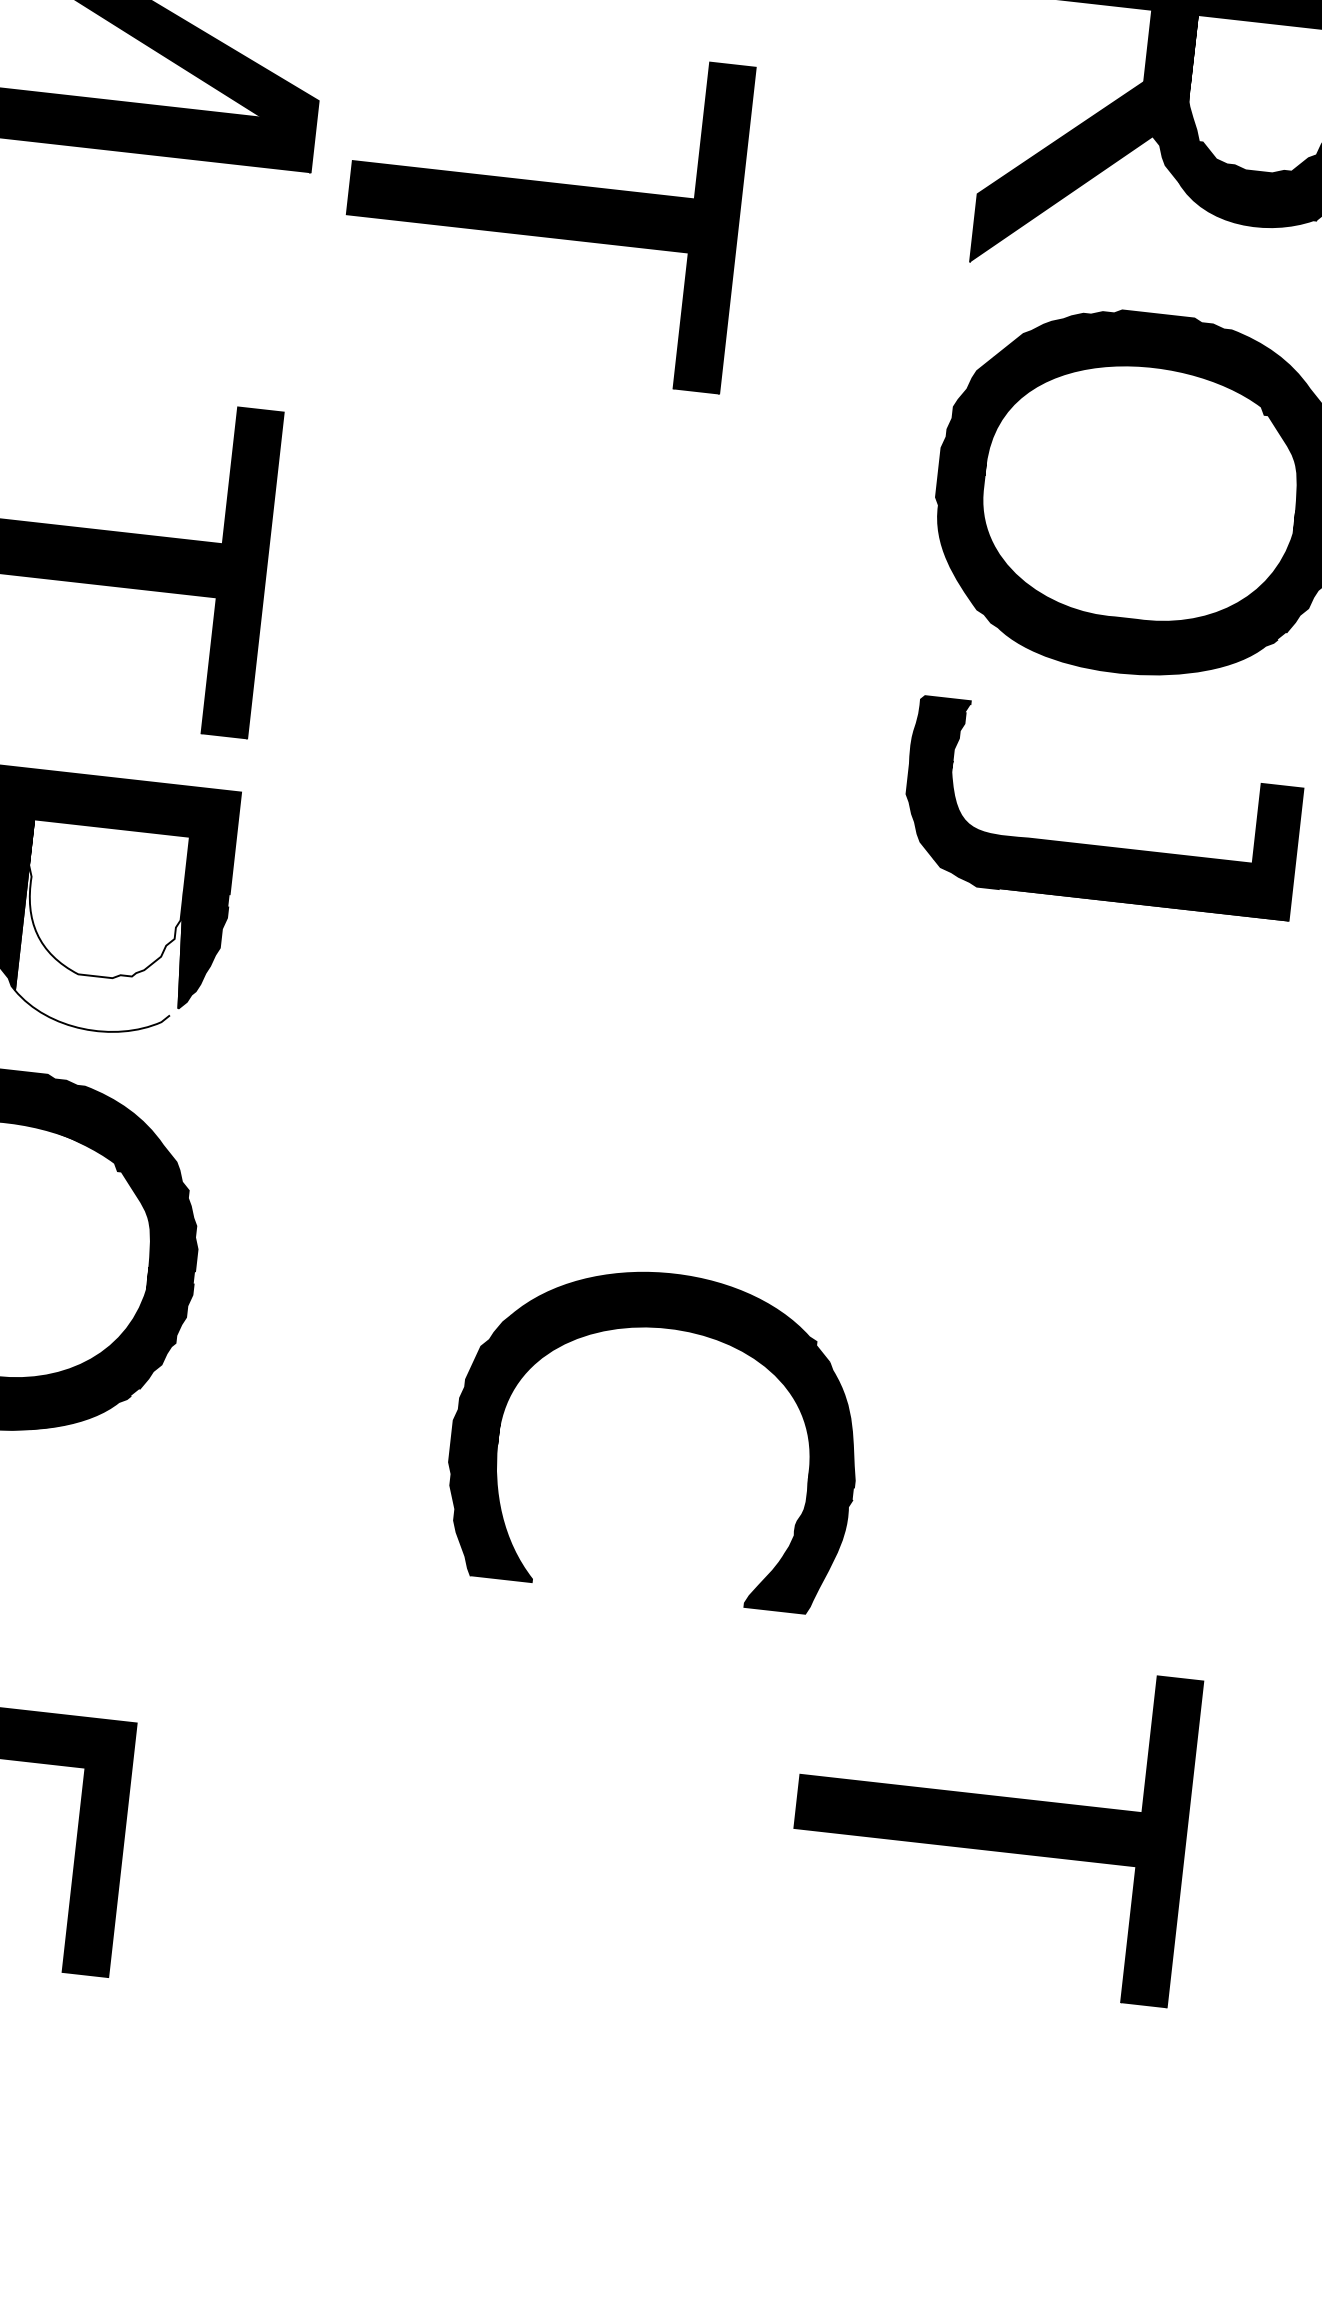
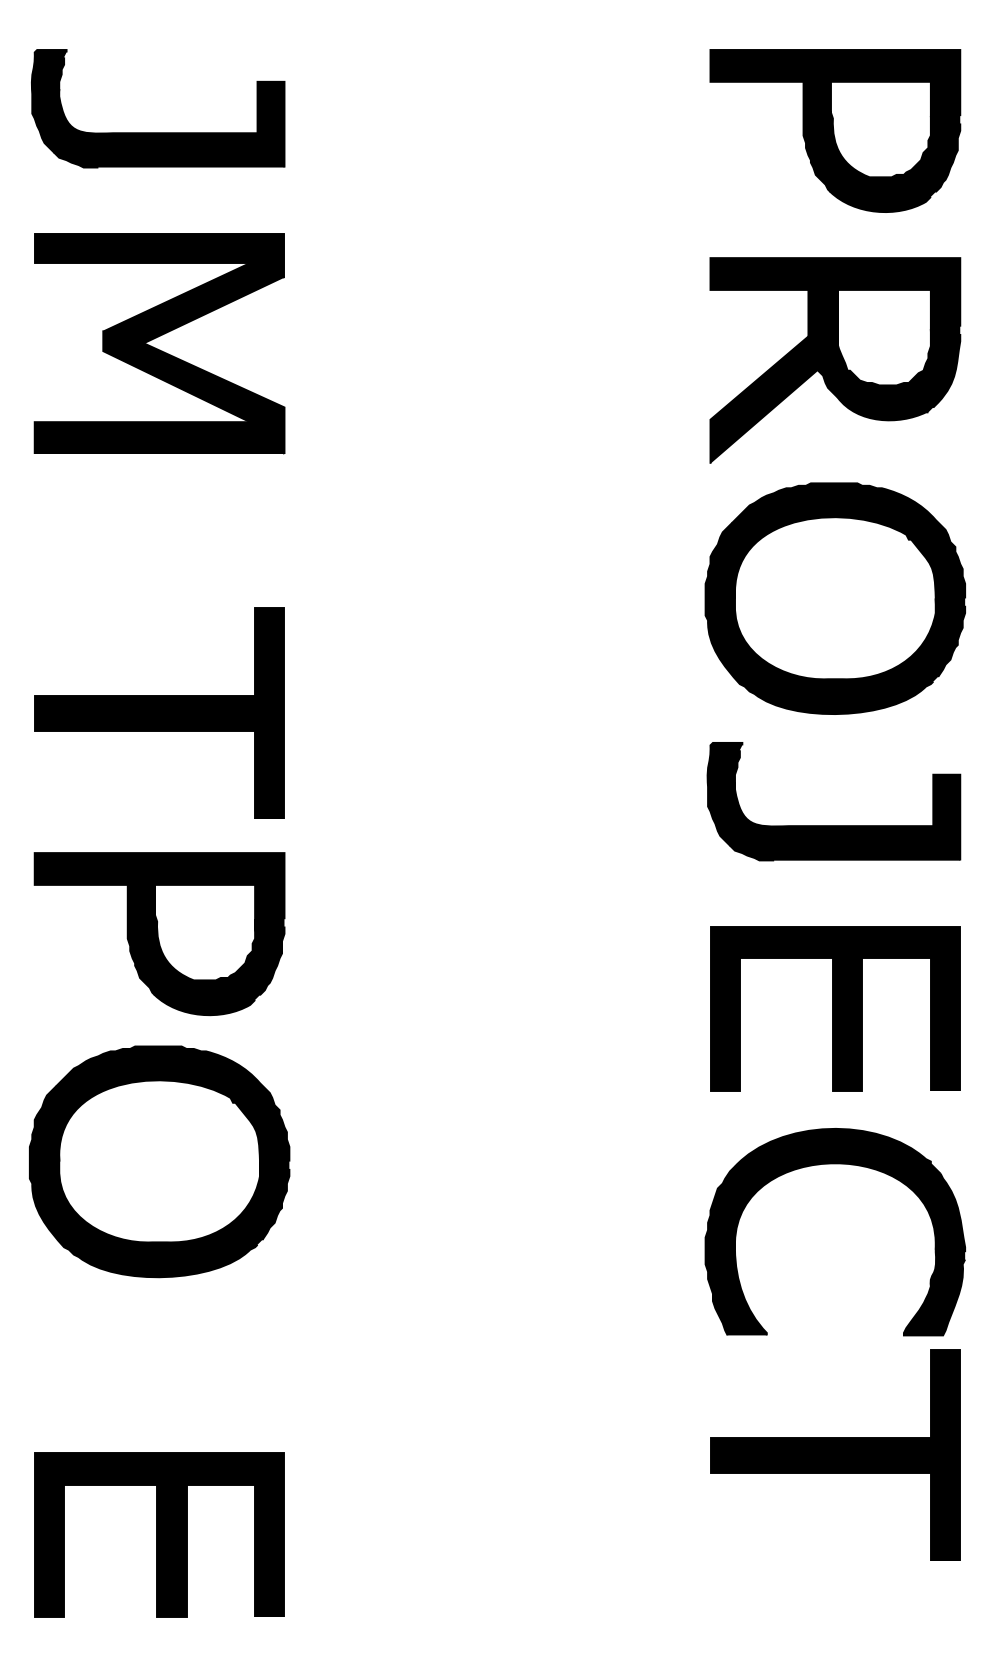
part: (543, 208) -> (435, 459), removed
fill: (104, 928) -> (207, 949), added
part: (1069, 1129) -> (835, 1008), added
part: (666, 1329) -> (834, 1164), moved

